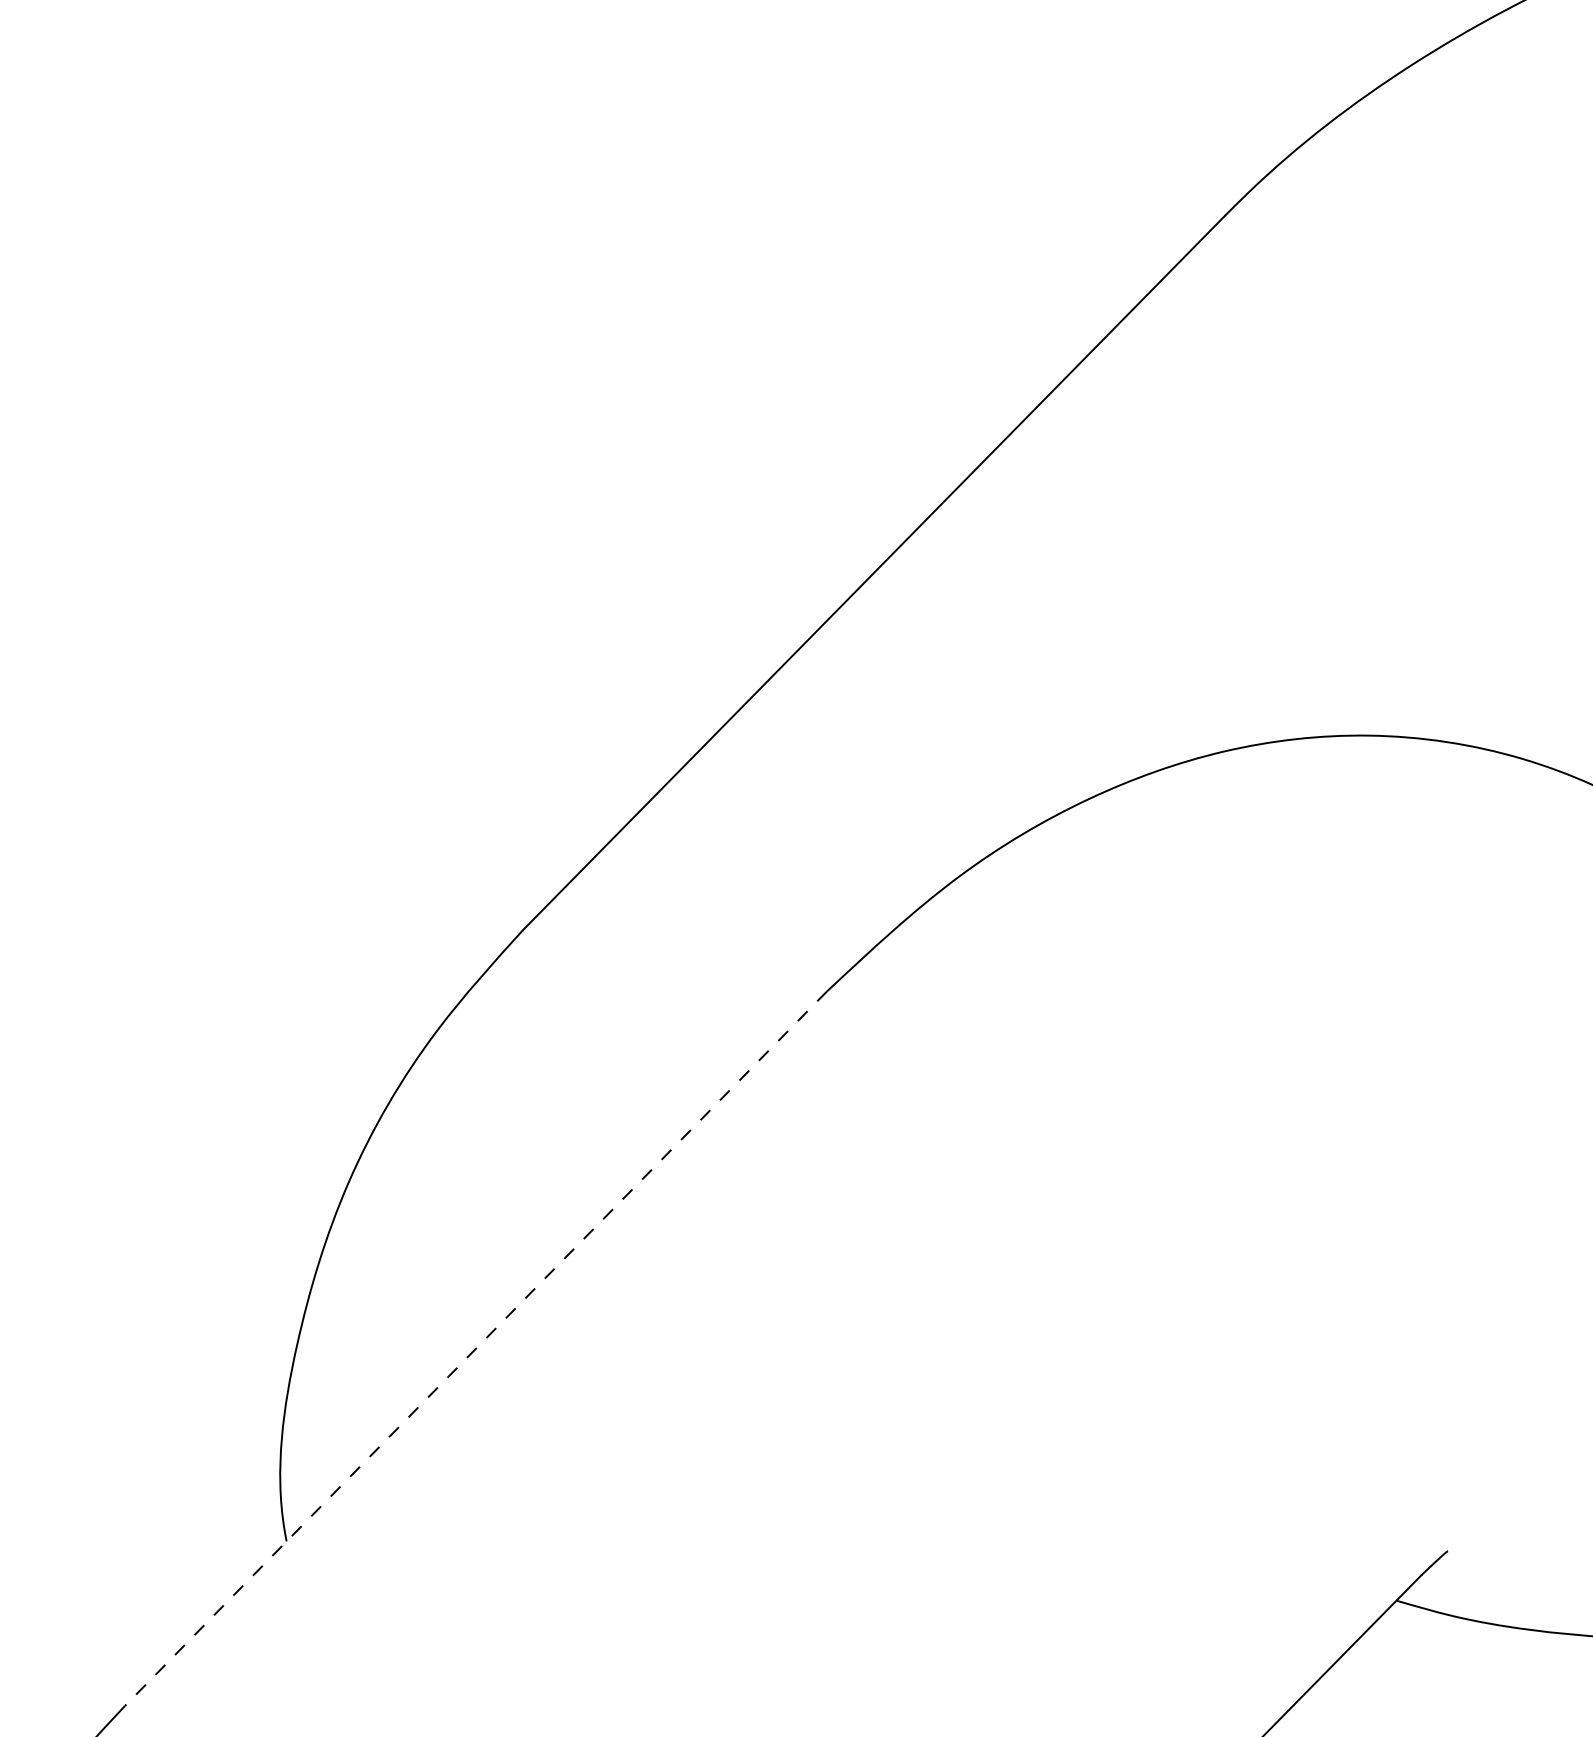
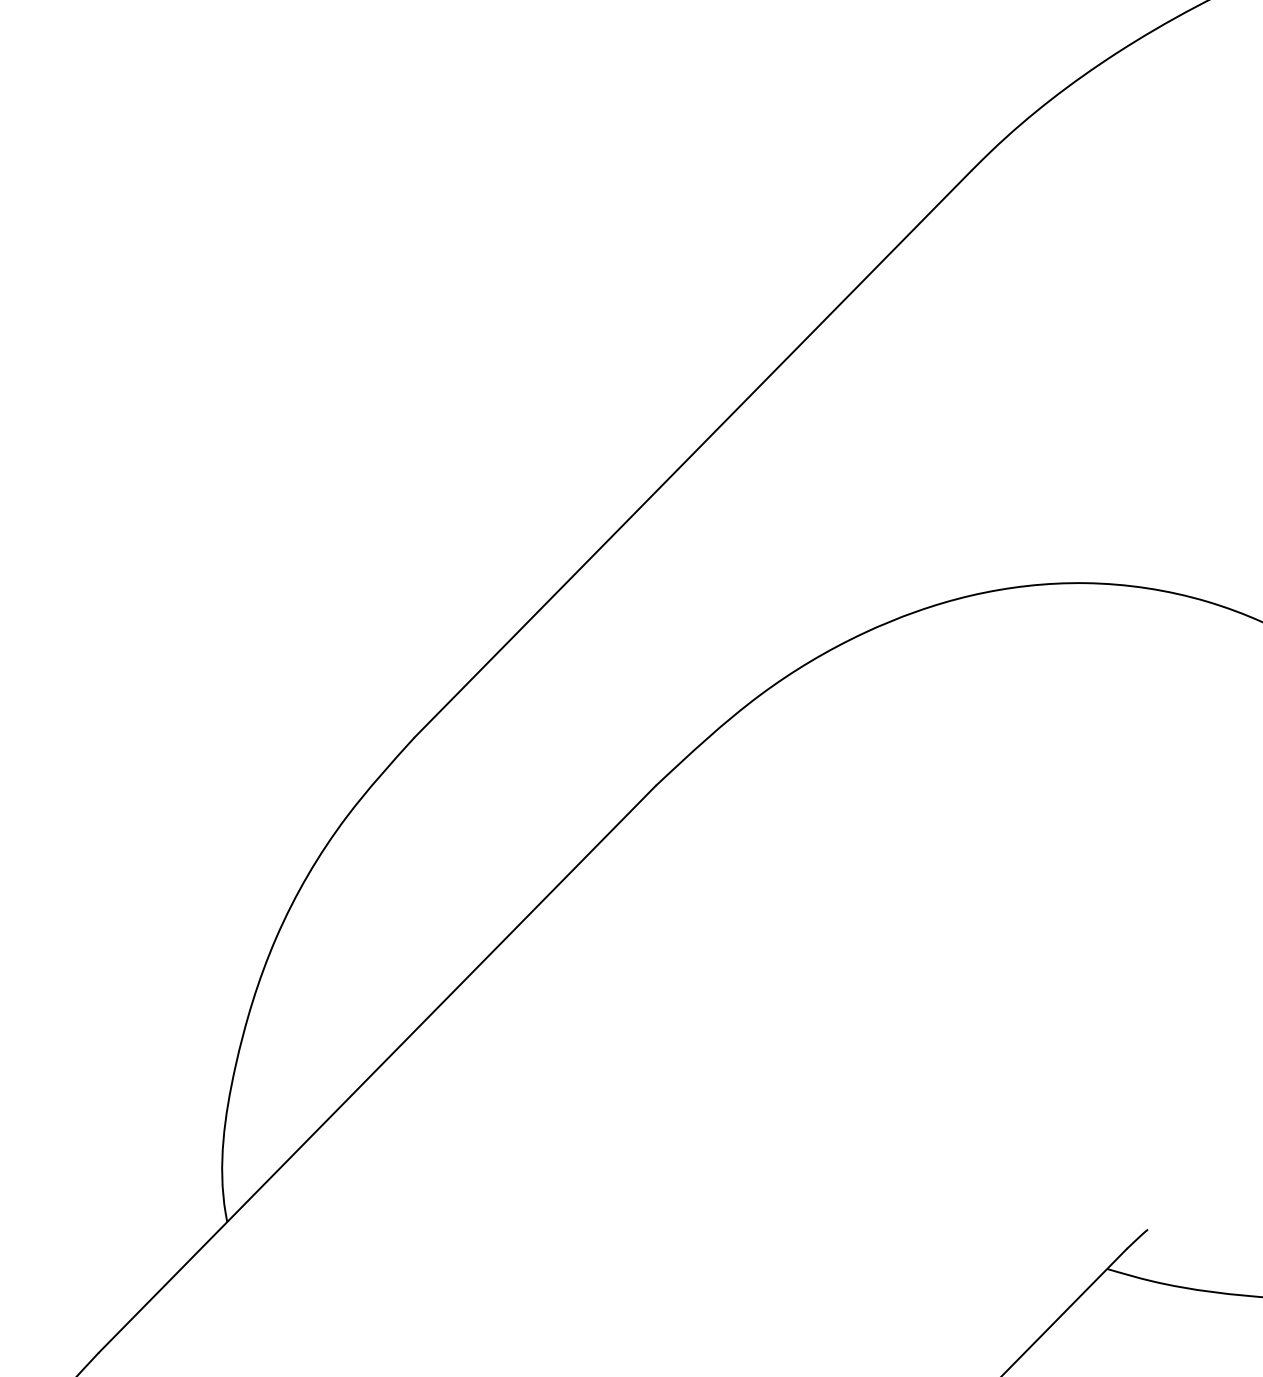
line: (476, 1349) -> (377, 1069), dashed -> solid

